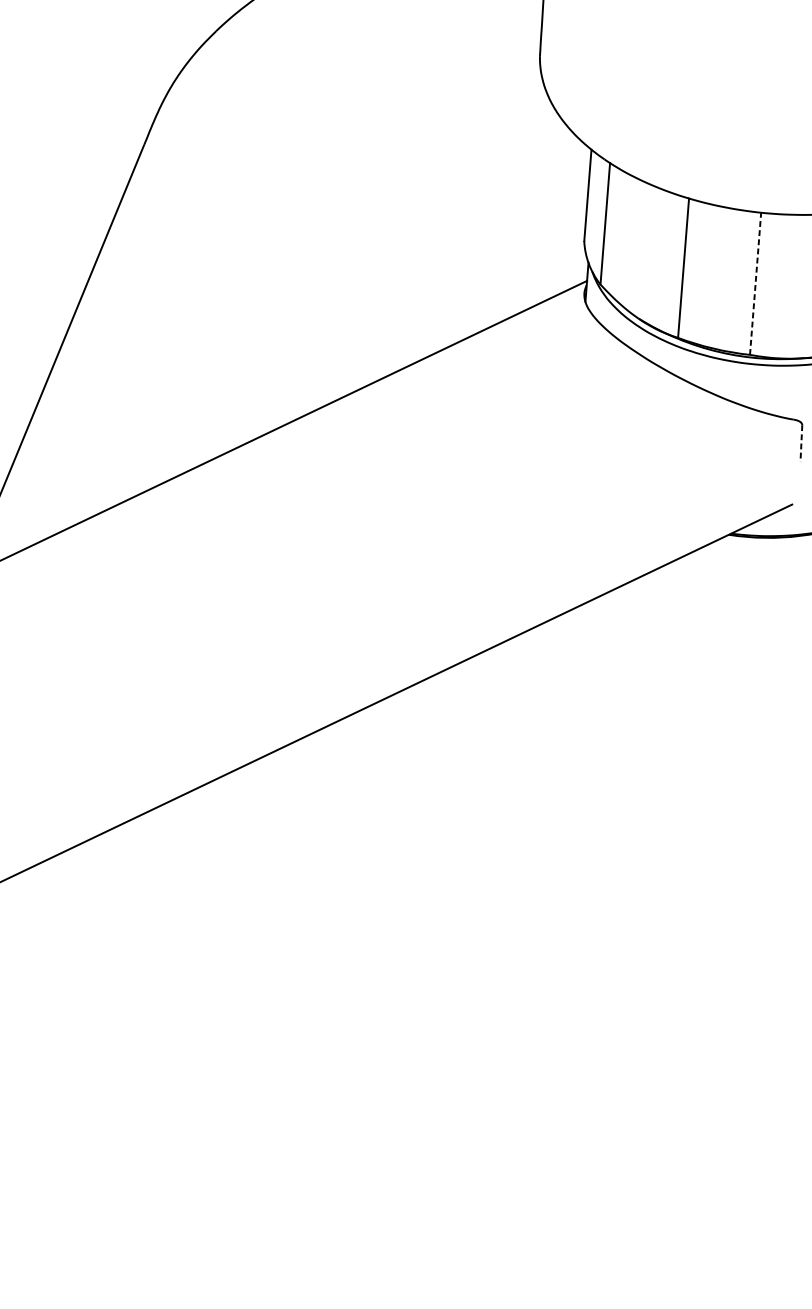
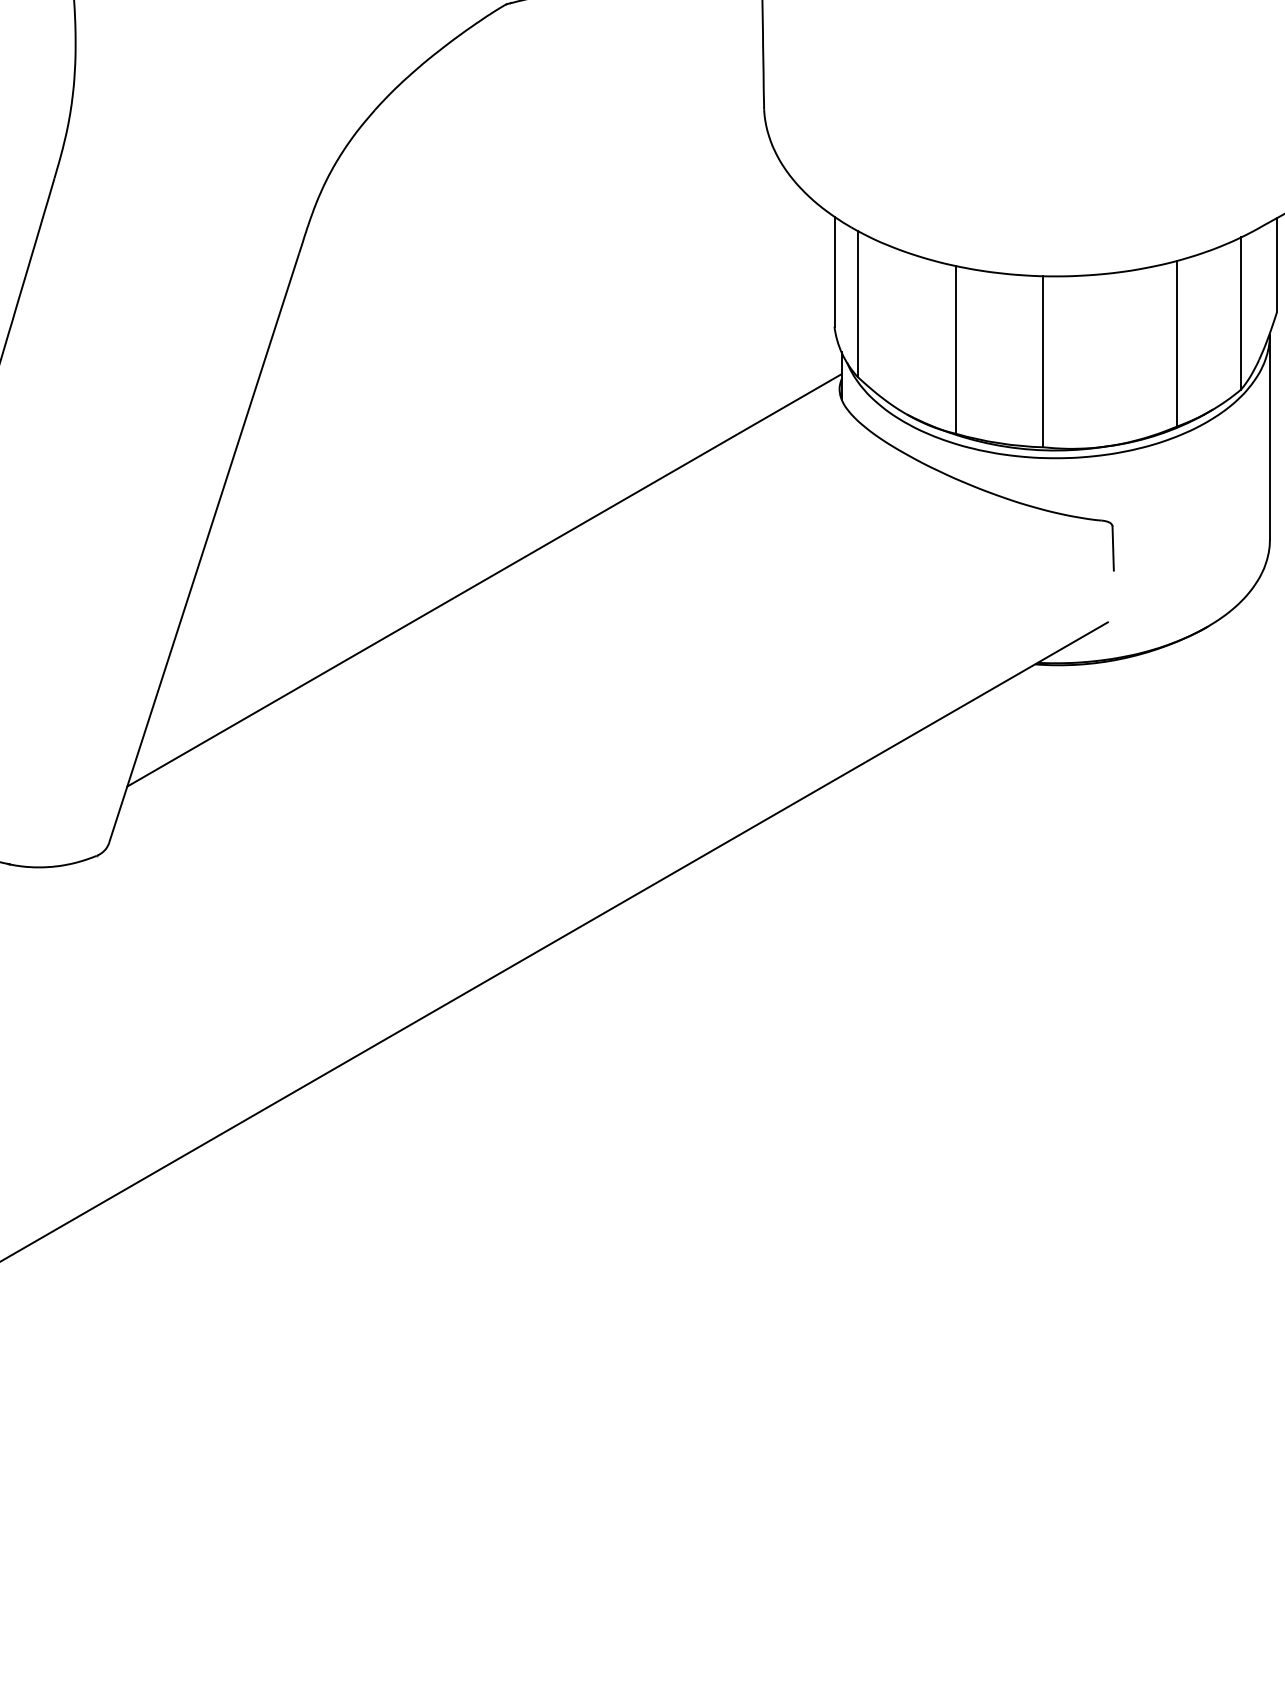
line: (755, 283) -> (1043, 361), dashed -> solid
line: (801, 444) -> (1113, 549), dashed -> solid

